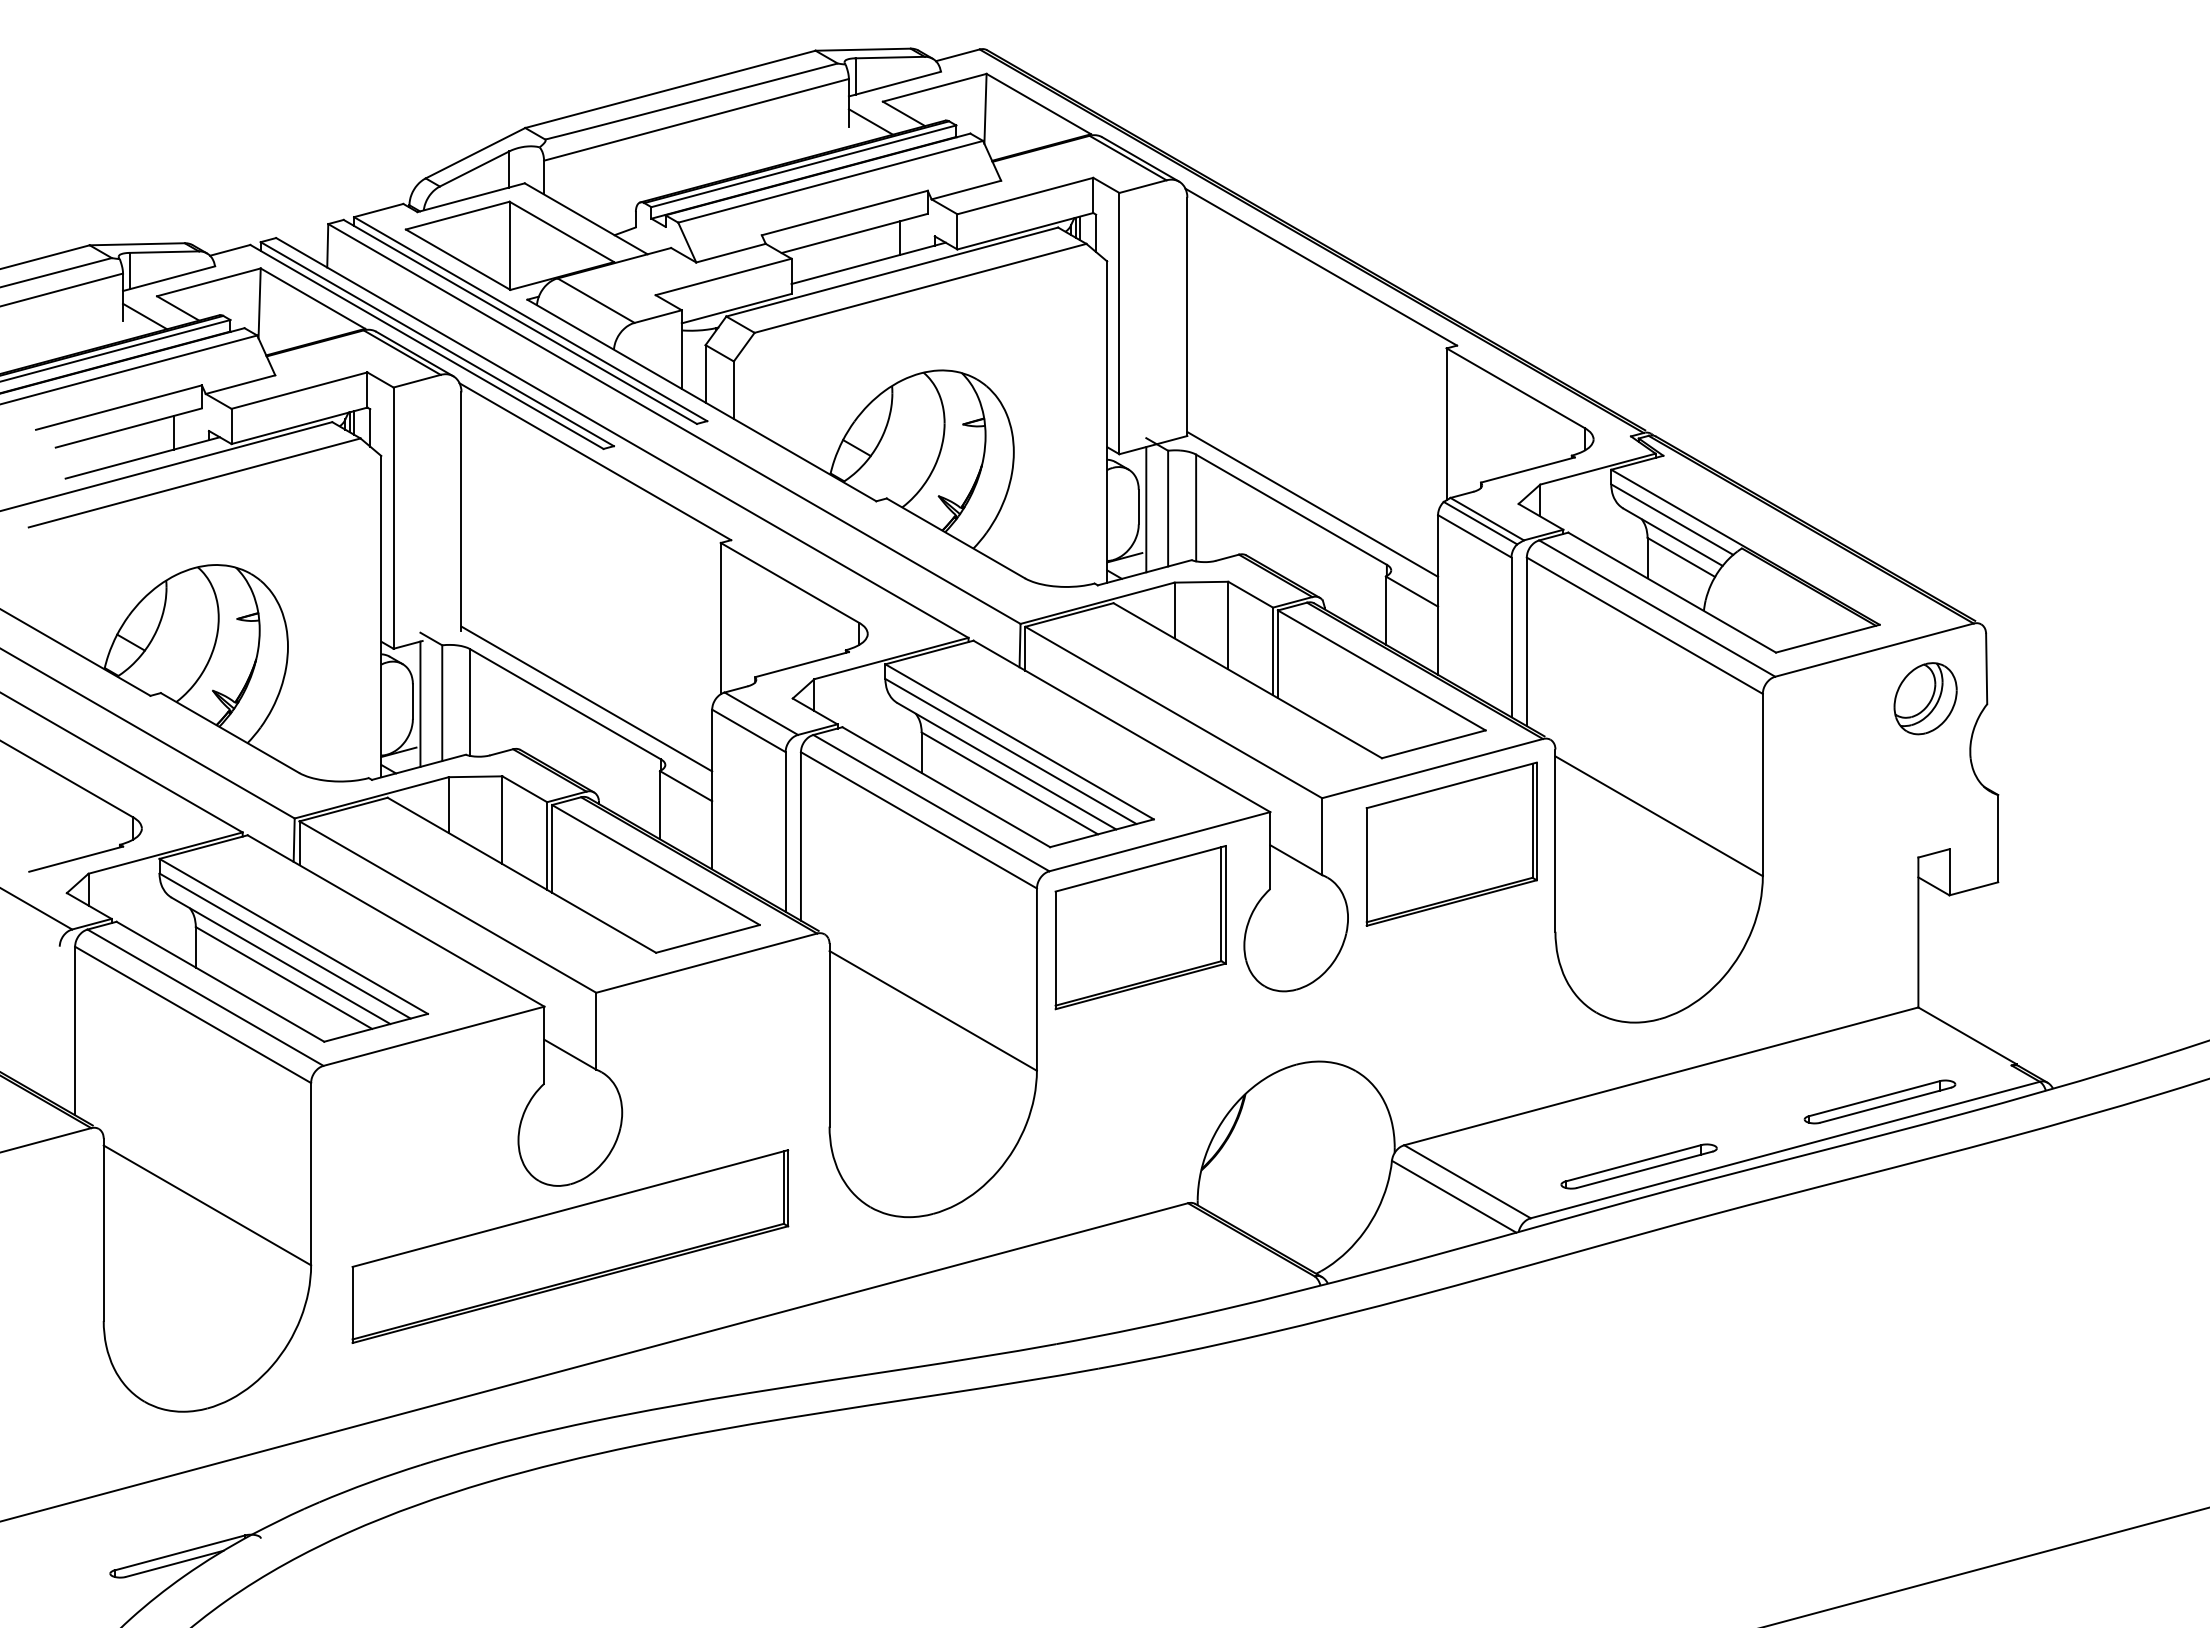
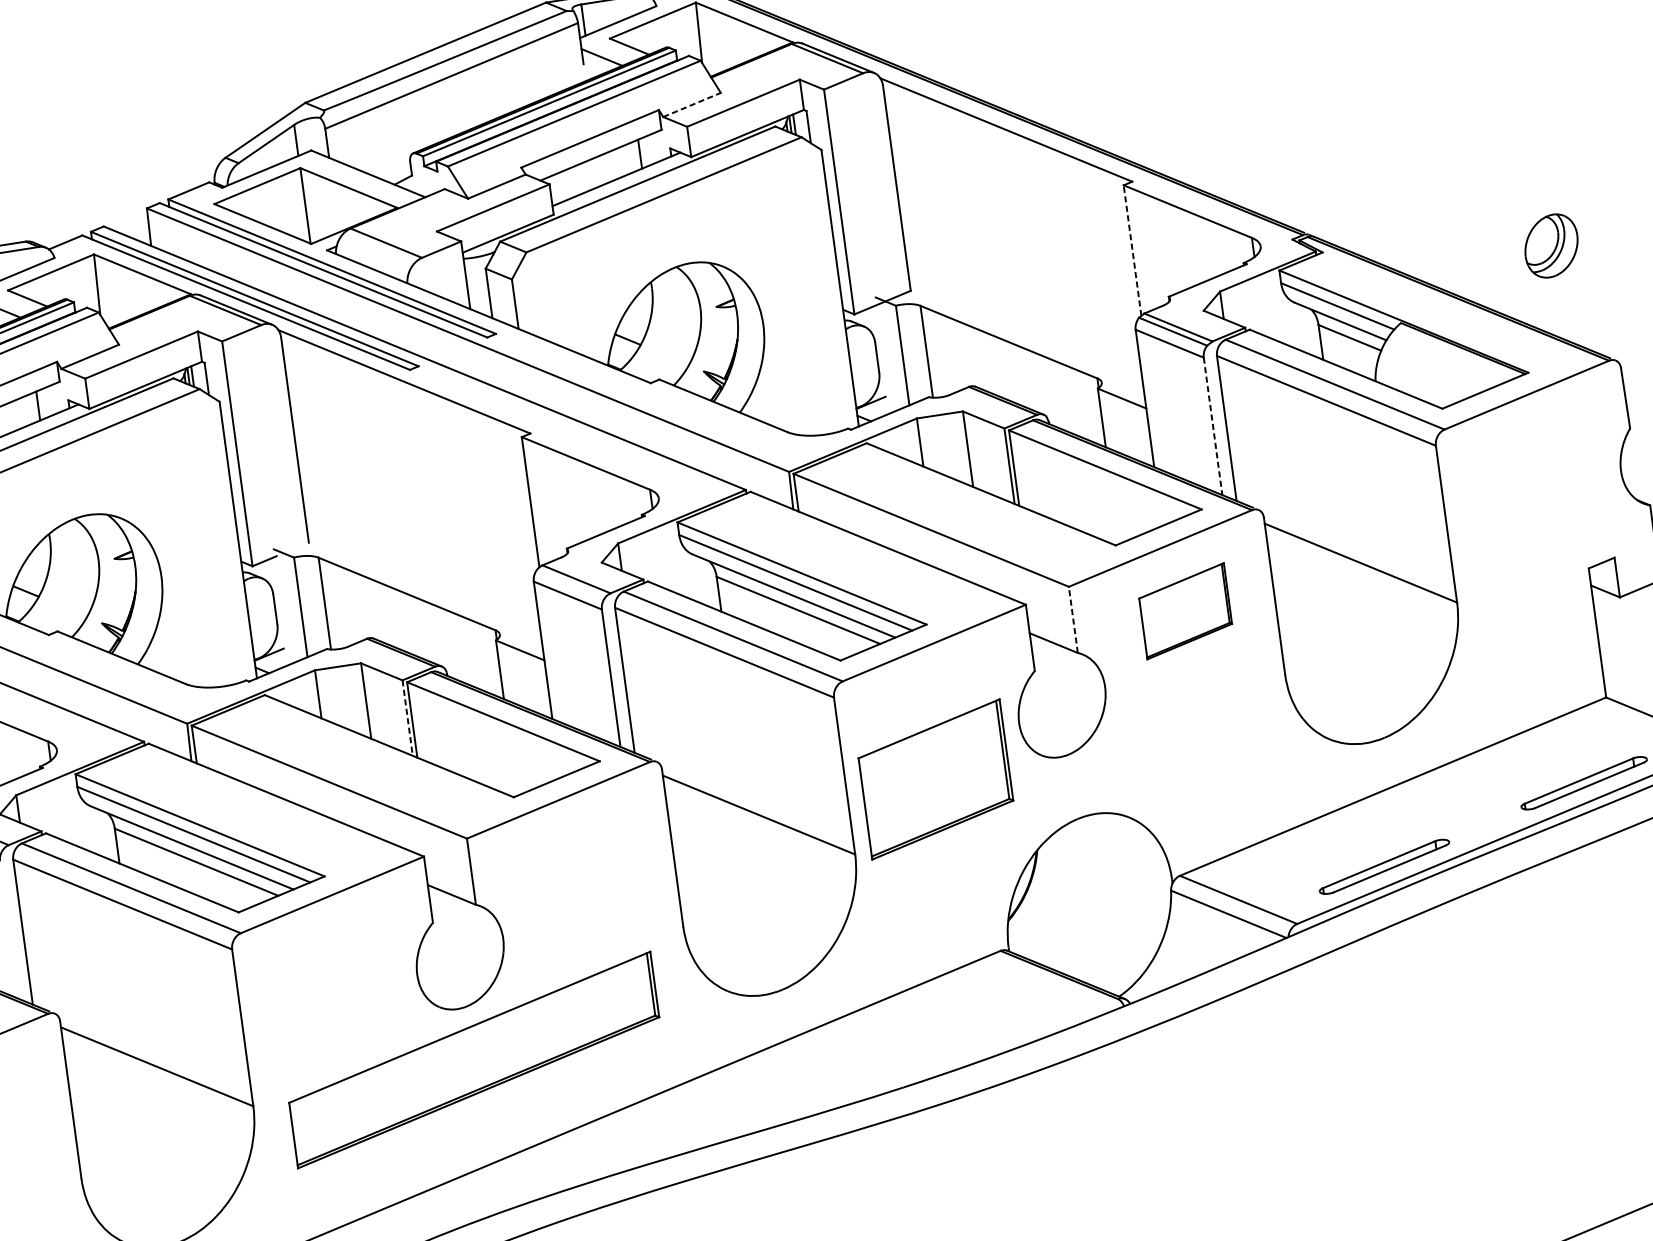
line: (966, 190) -> (692, 105), solid -> dashed
line: (1446, 424) -> (1132, 250), solid -> dashed
line: (1312, 504) -> (1026, 335), removed
line: (1146, 509) -> (884, 358), removed
line: (1511, 637) -> (1213, 426), solid -> dashed
line: (586, 698) -> (424, 586), removed
part: (1925, 698) -> (1551, 245), moved
line: (420, 703) -> (282, 610), removed
line: (1322, 836) -> (1073, 619), solid -> dashed
part: (1451, 843) -> (1185, 610), size x0.6
line: (547, 846) -> (408, 718), solid -> dashed
part: (1140, 927) -> (935, 779), moved

